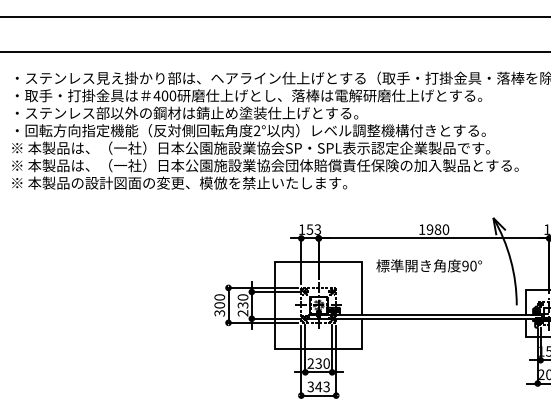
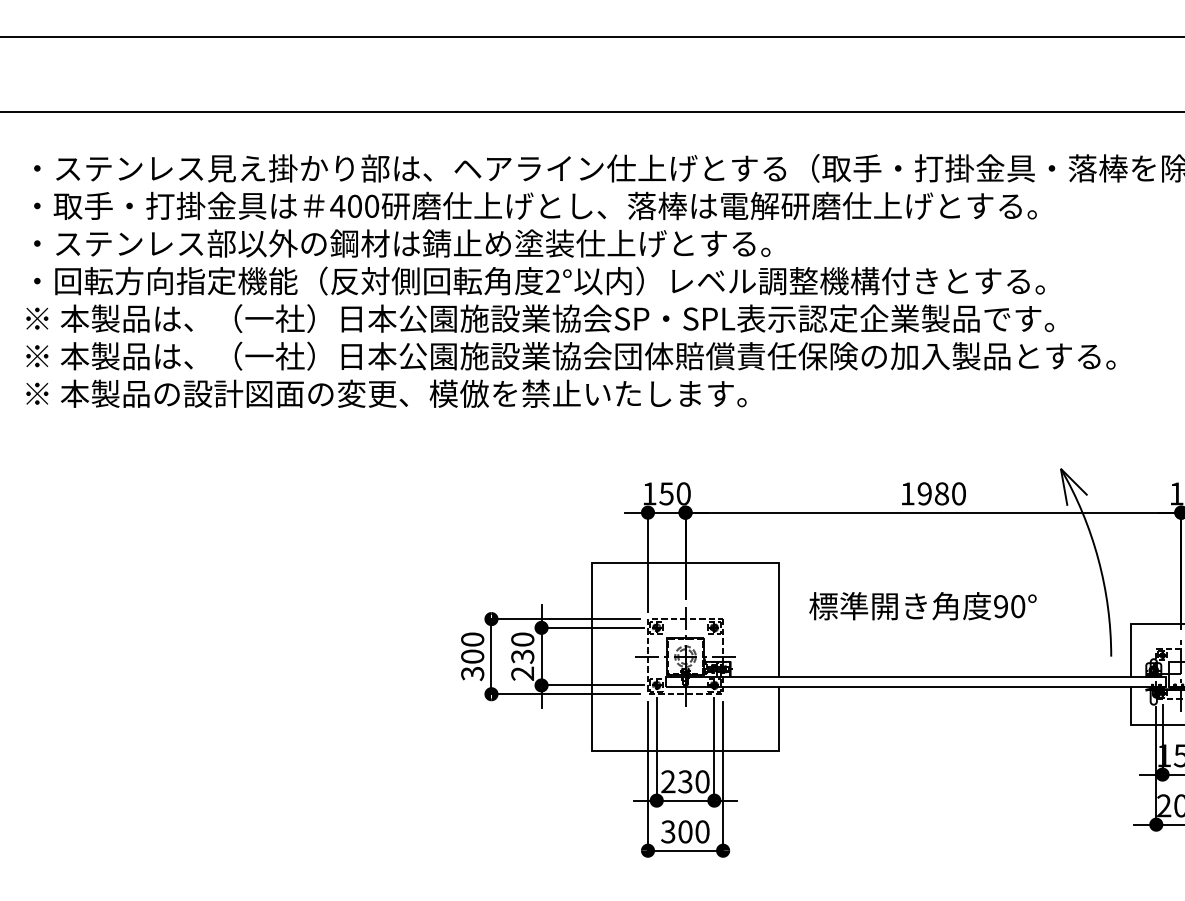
text: (317, 229) -> (682, 493), 153 -> 150
text: (428, 265) -> (921, 605), moved
text: (322, 386) -> (693, 831), 343 -> 300

